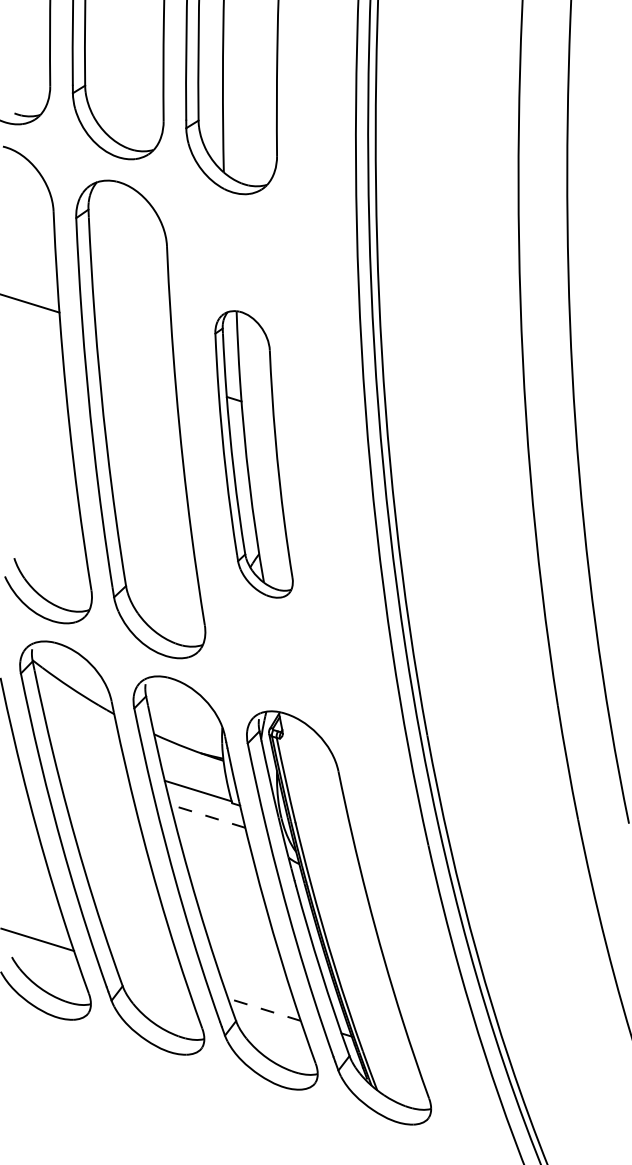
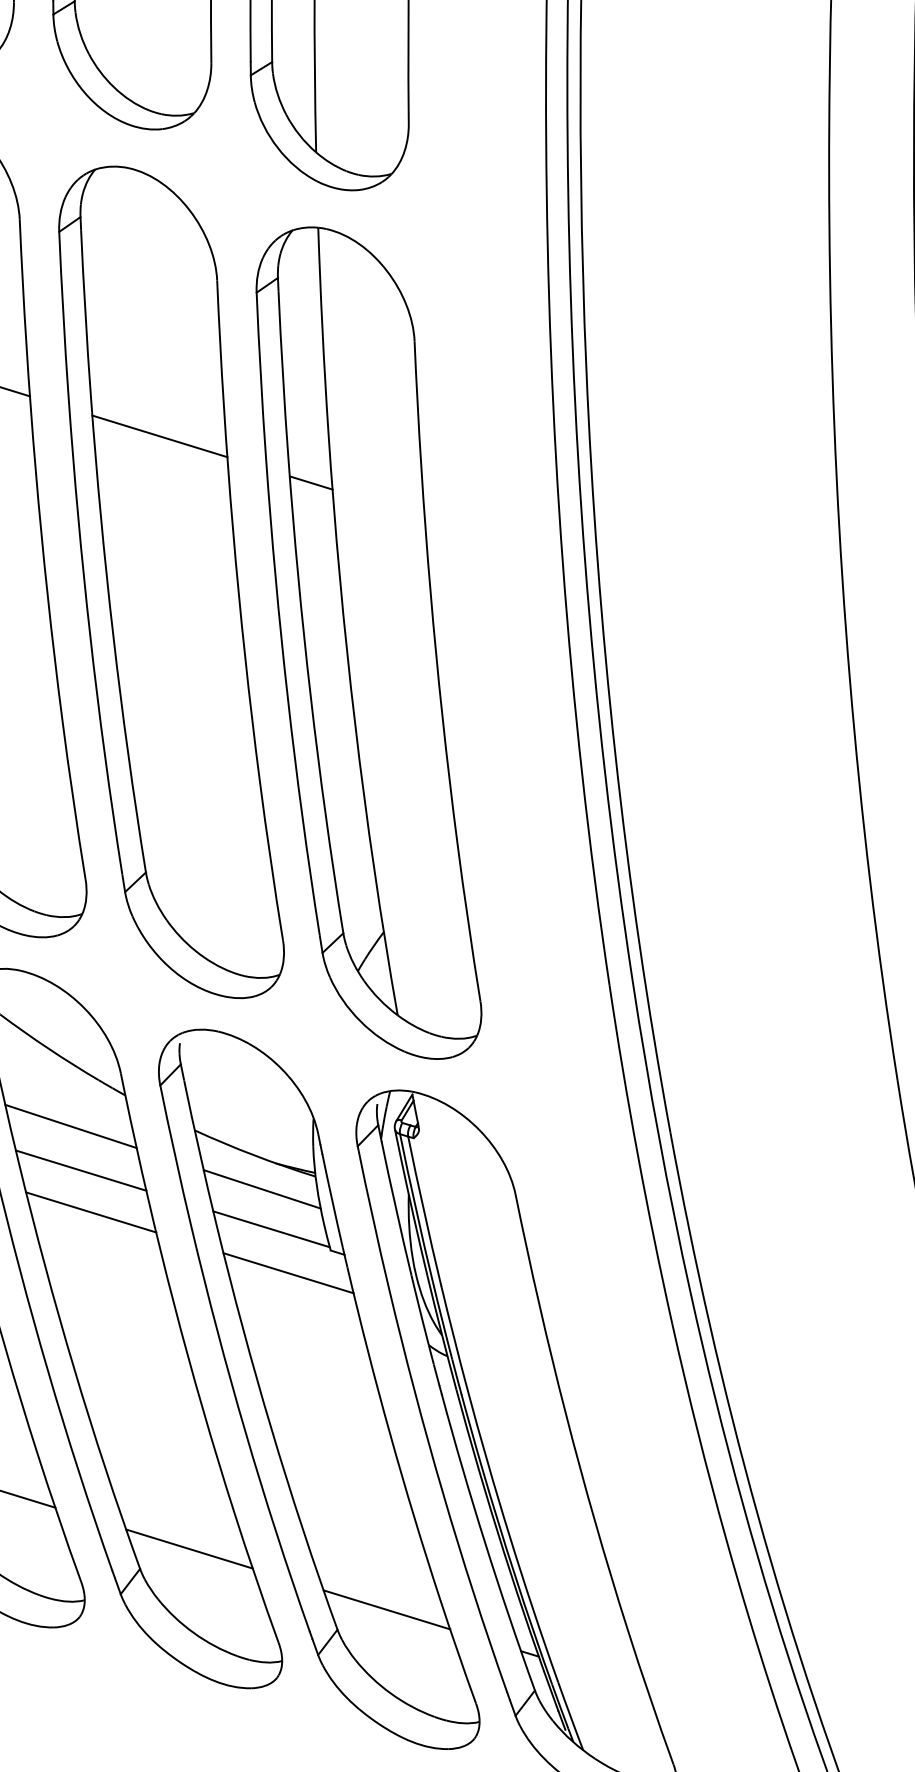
line: (133, 335) -> (158, 436), added
part: (253, 454) -> (367, 643), size x1.67
line: (82, 731) -> (70, 1125), added
line: (88, 756) -> (80, 1169), added
line: (192, 768) -> (261, 1189), added
line: (94, 780) -> (90, 1210), added
line: (207, 816) -> (287, 1273), dashed -> solid
line: (150, 974) -> (188, 1548), added
line: (264, 1009) -> (386, 1609), dashed -> solid

